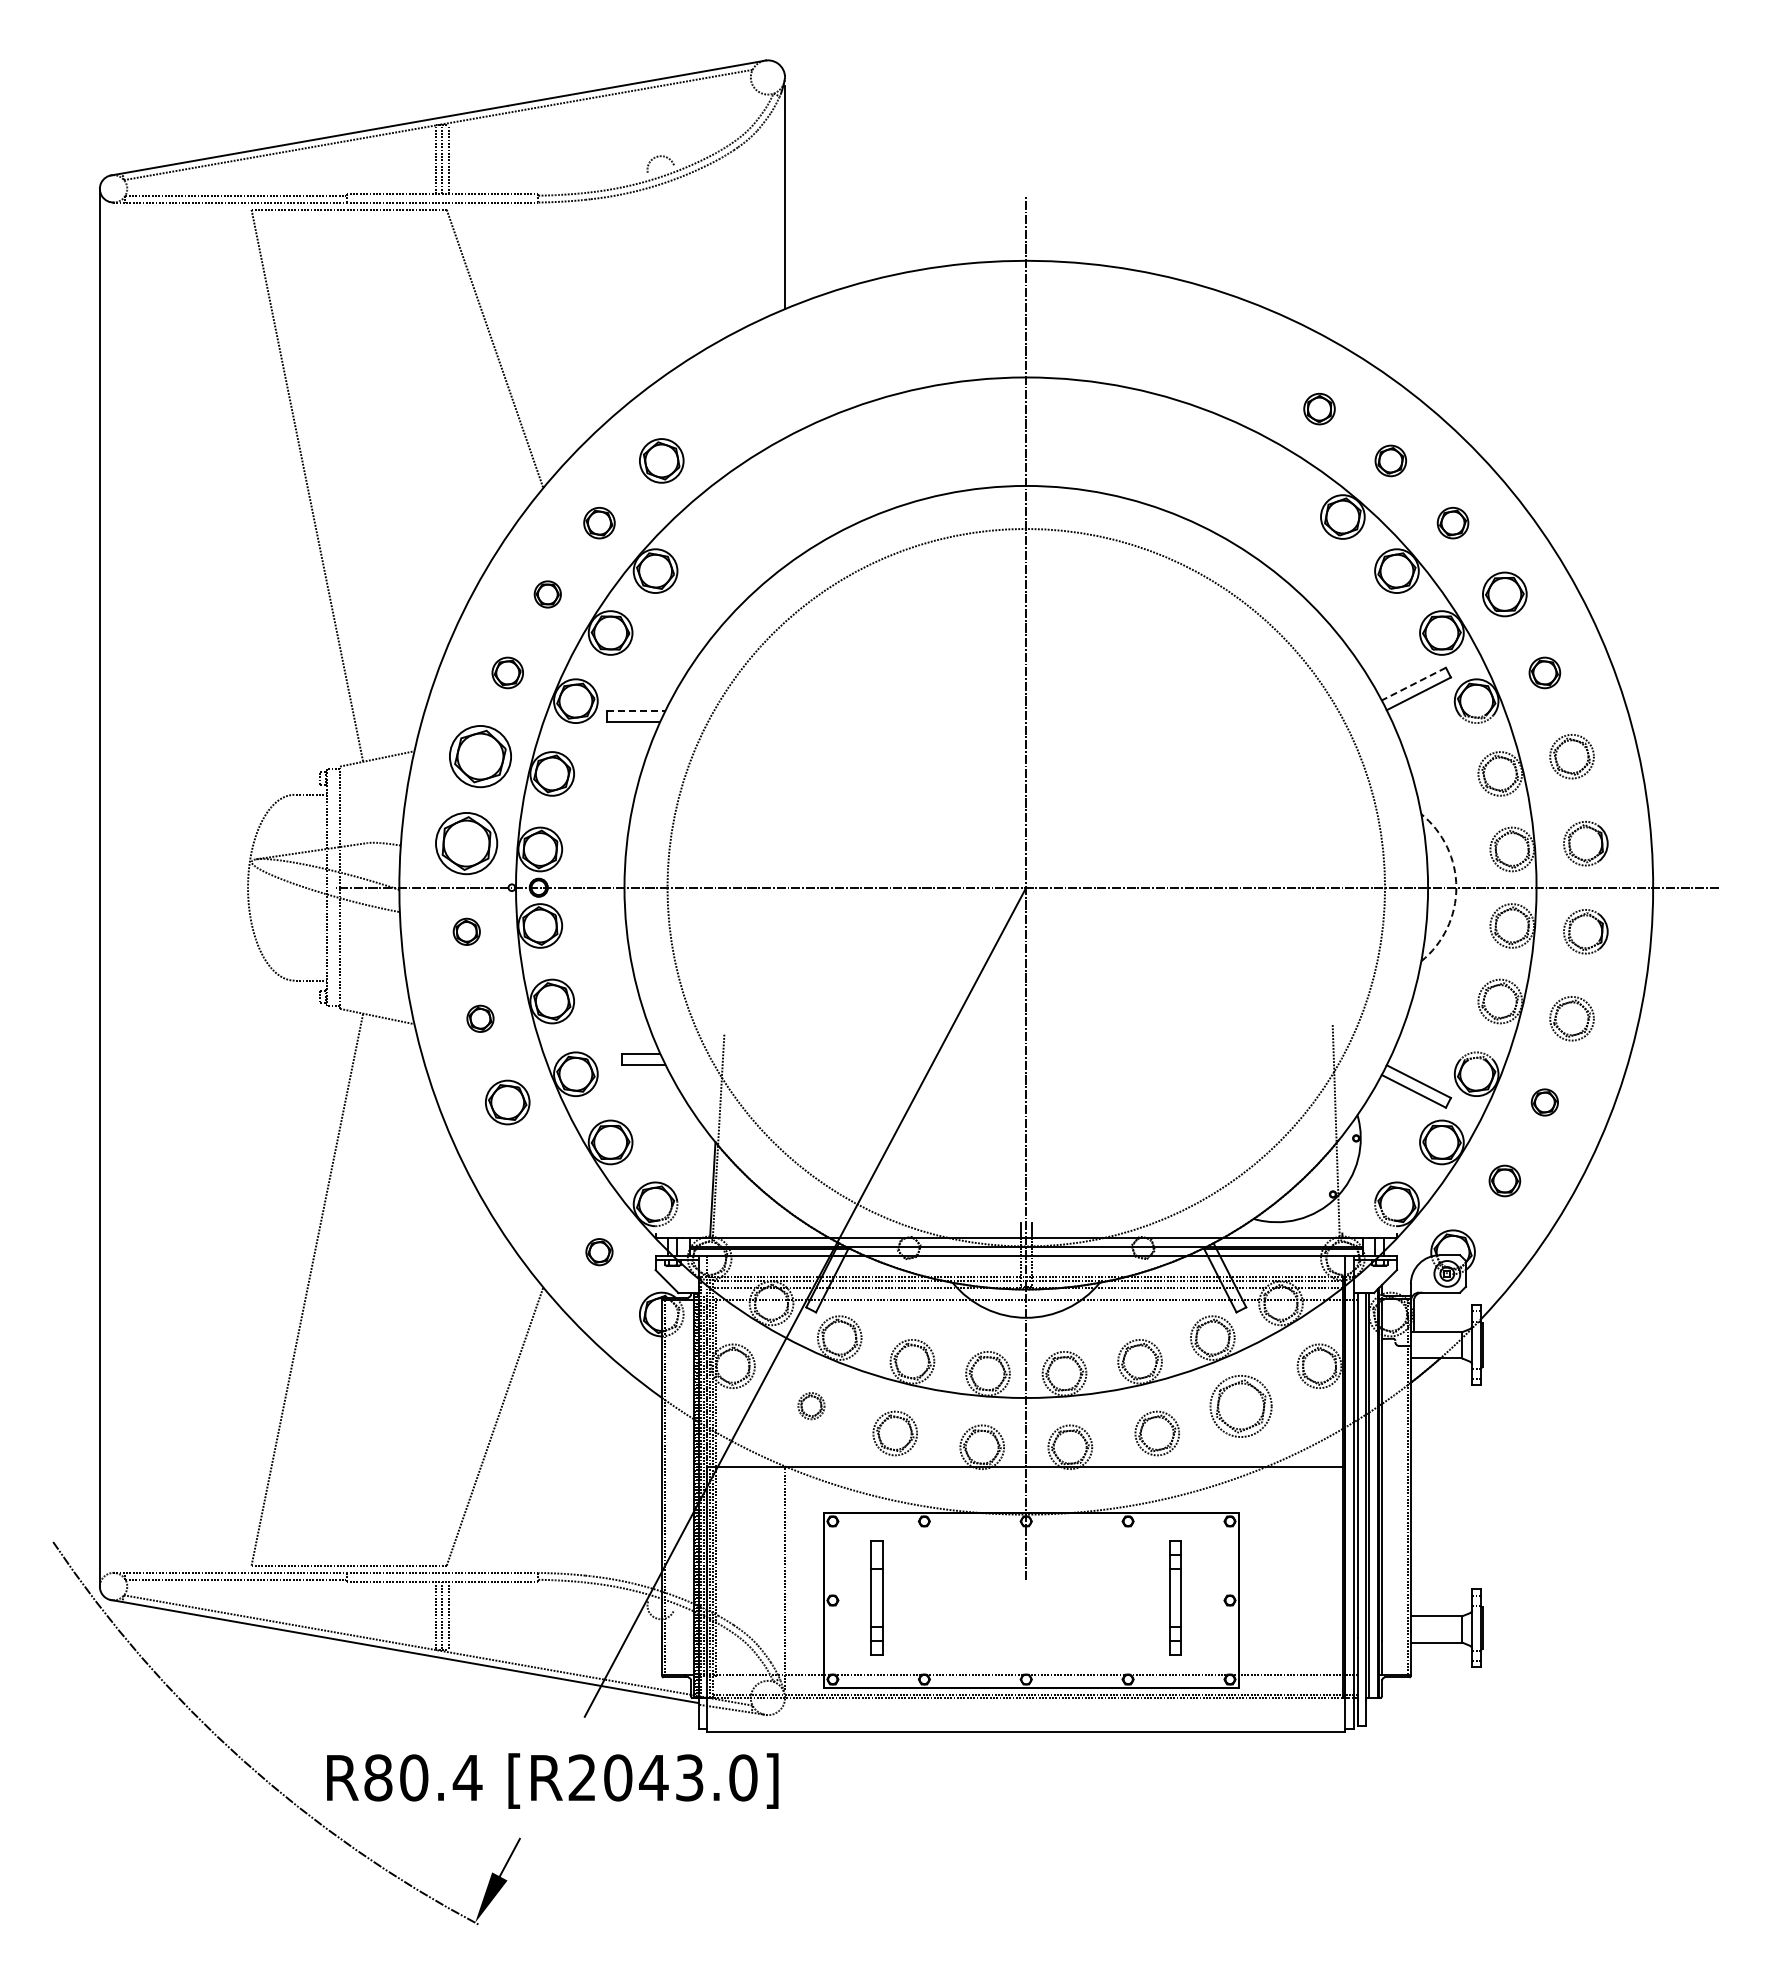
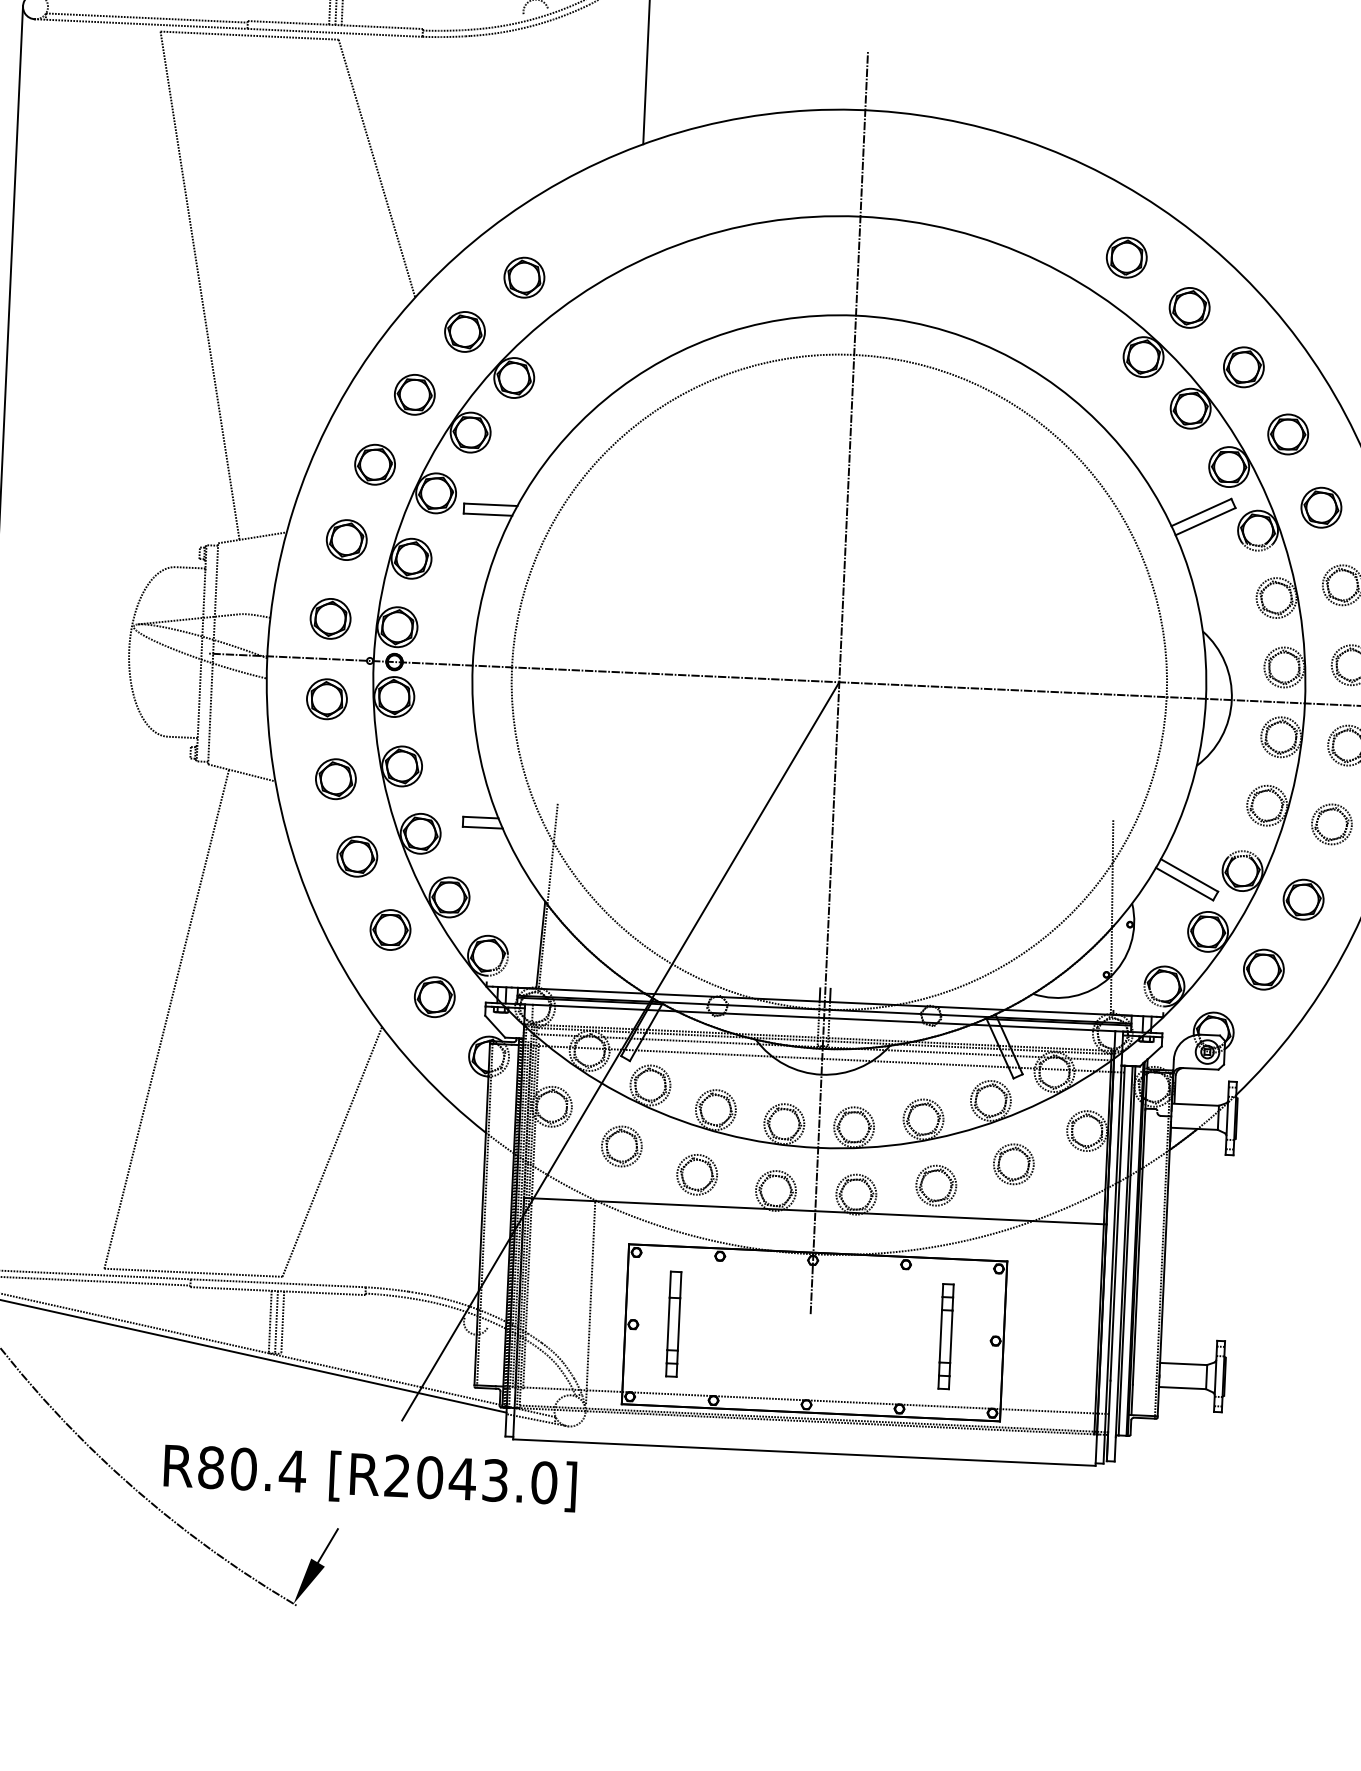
part: (1319, 408) -> (1126, 257), size x1.43
part: (1390, 460) -> (1189, 307), size x1.43
part: (599, 522) -> (465, 331), size x1.43
part: (1452, 522) -> (1243, 366), size x1.43
part: (547, 594) -> (414, 394), size x1.67
part: (507, 672) -> (374, 464), size x1.43
part: (1544, 672) -> (1321, 507), size x1.43
line: (1413, 684) -> (1201, 512), dashed -> solid
line: (636, 710) -> (491, 504), dashed -> solid
part: (480, 756) -> (346, 539), size x0.71
part: (466, 843) -> (330, 618), size x0.71
arc: (1456, 887) -> (1231, 699), dashed -> solid
part: (466, 931) -> (326, 699), size x1.67
part: (480, 1018) -> (335, 778), size x1.67
part: (1544, 1102) -> (1303, 899), size x1.67
part: (547, 1180) -> (390, 929), added
part: (1504, 1180) -> (1263, 969), size x1.43
part: (599, 1251) -> (434, 996), size x1.67
part: (811, 1405) -> (621, 1145), size x1.67
part: (1240, 1405) -> (1013, 1163), size x0.71

